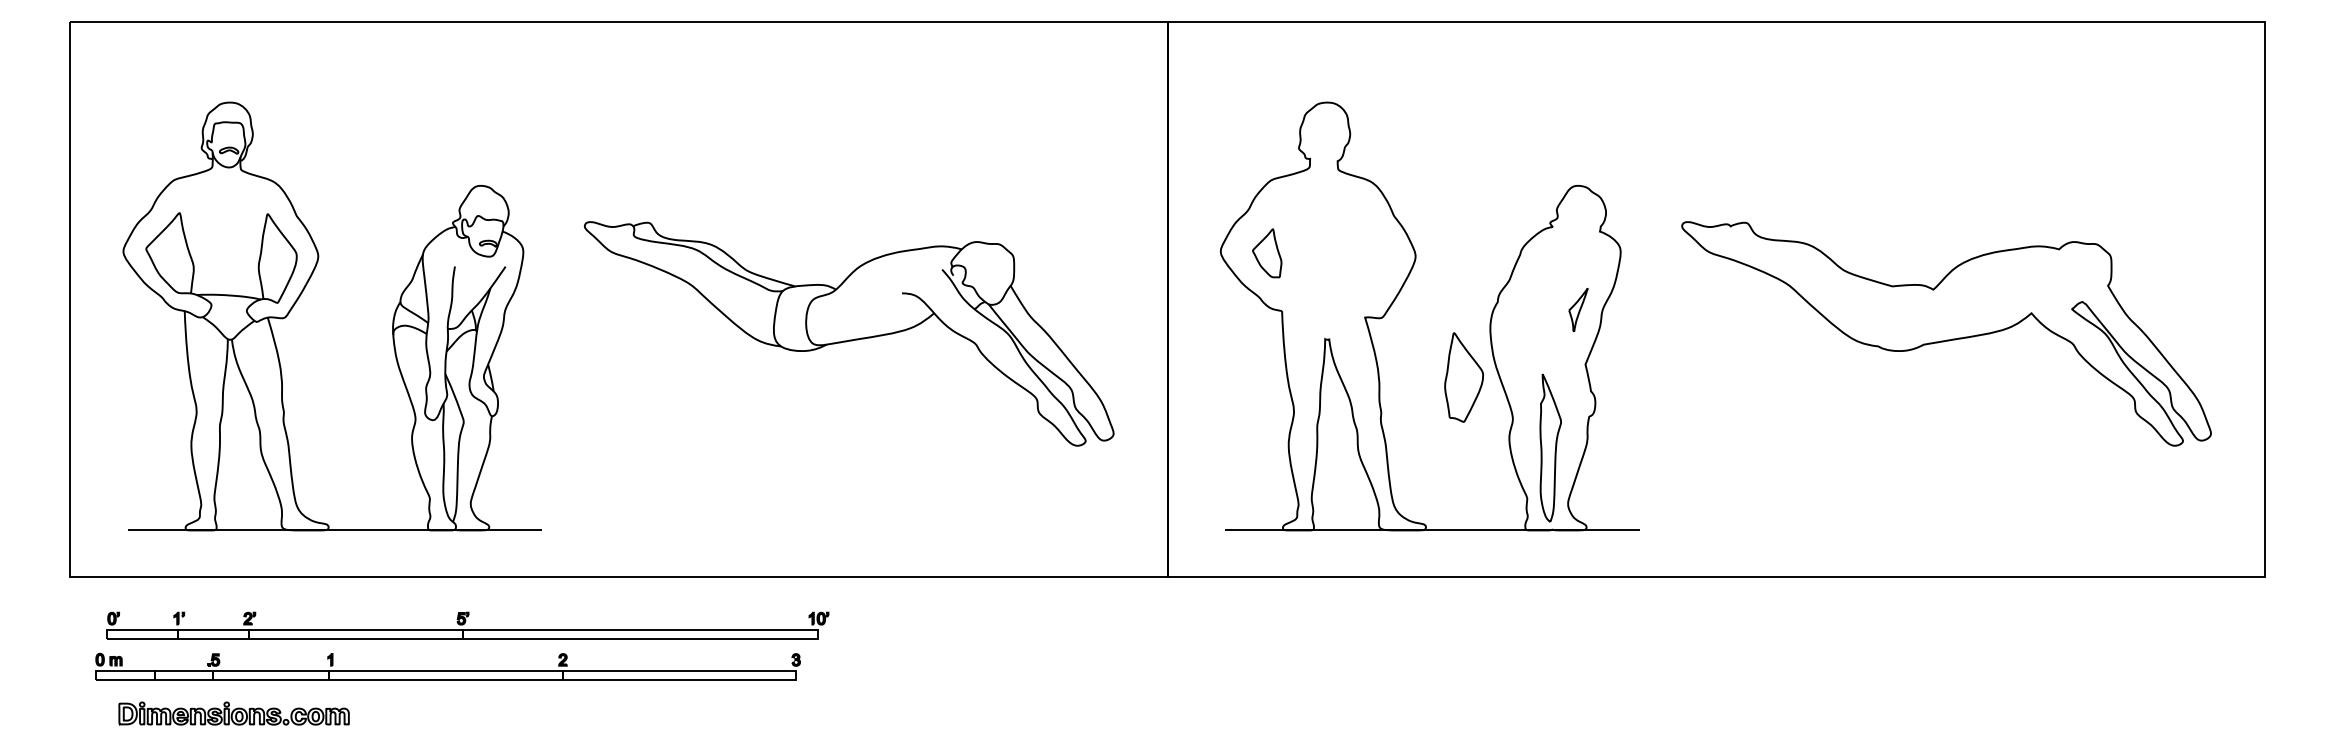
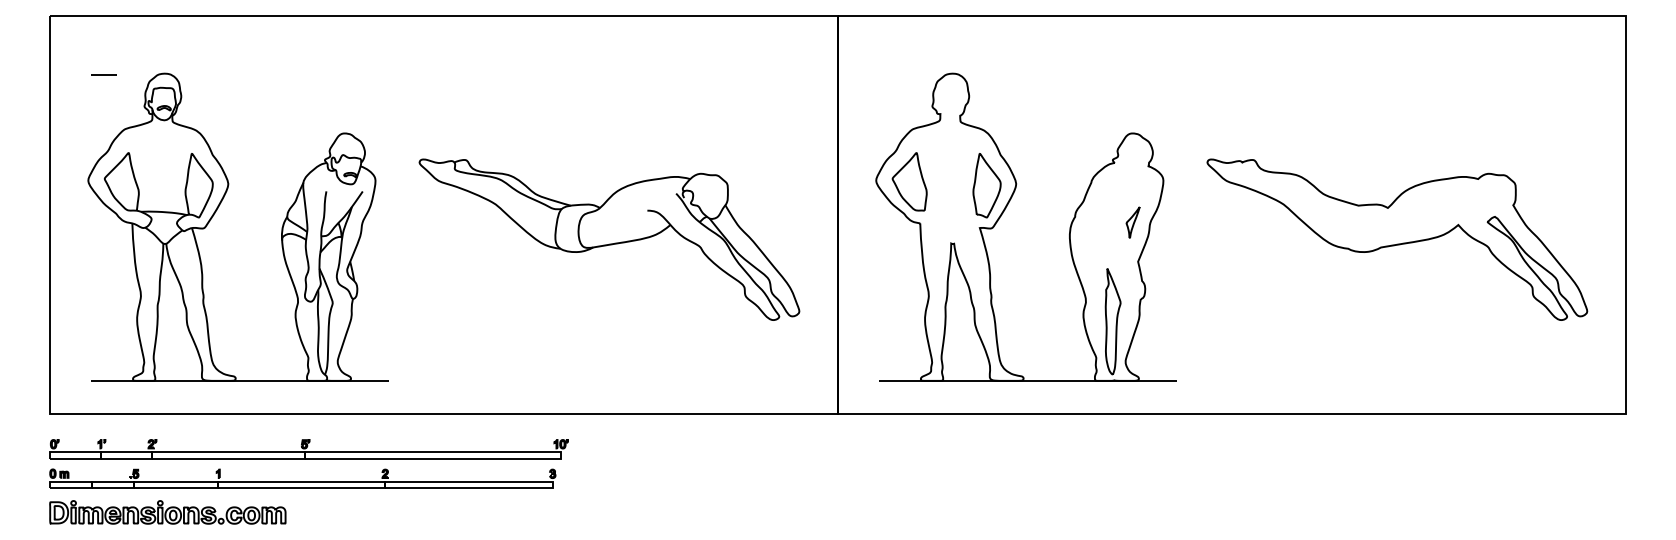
line: (145, 103) -> (104, 74), added
part: (1266, 253) -> (909, 182), size x1.67
part: (1463, 377) -> (986, 185), moved
part: (467, 625) -> (308, 449), moved
part: (447, 666) -> (302, 478), moved
part: (233, 713) -> (167, 512), size x1.43

